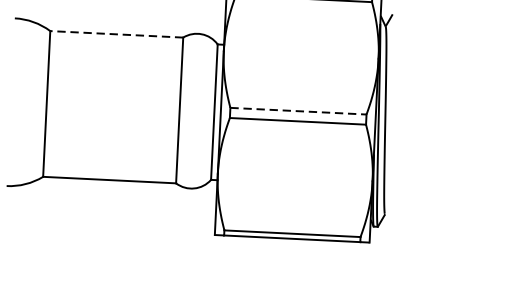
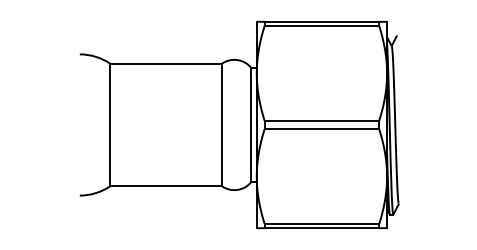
line: (117, 34) -> (166, 63), dashed -> solid
line: (299, 110) -> (322, 120), dashed -> solid

